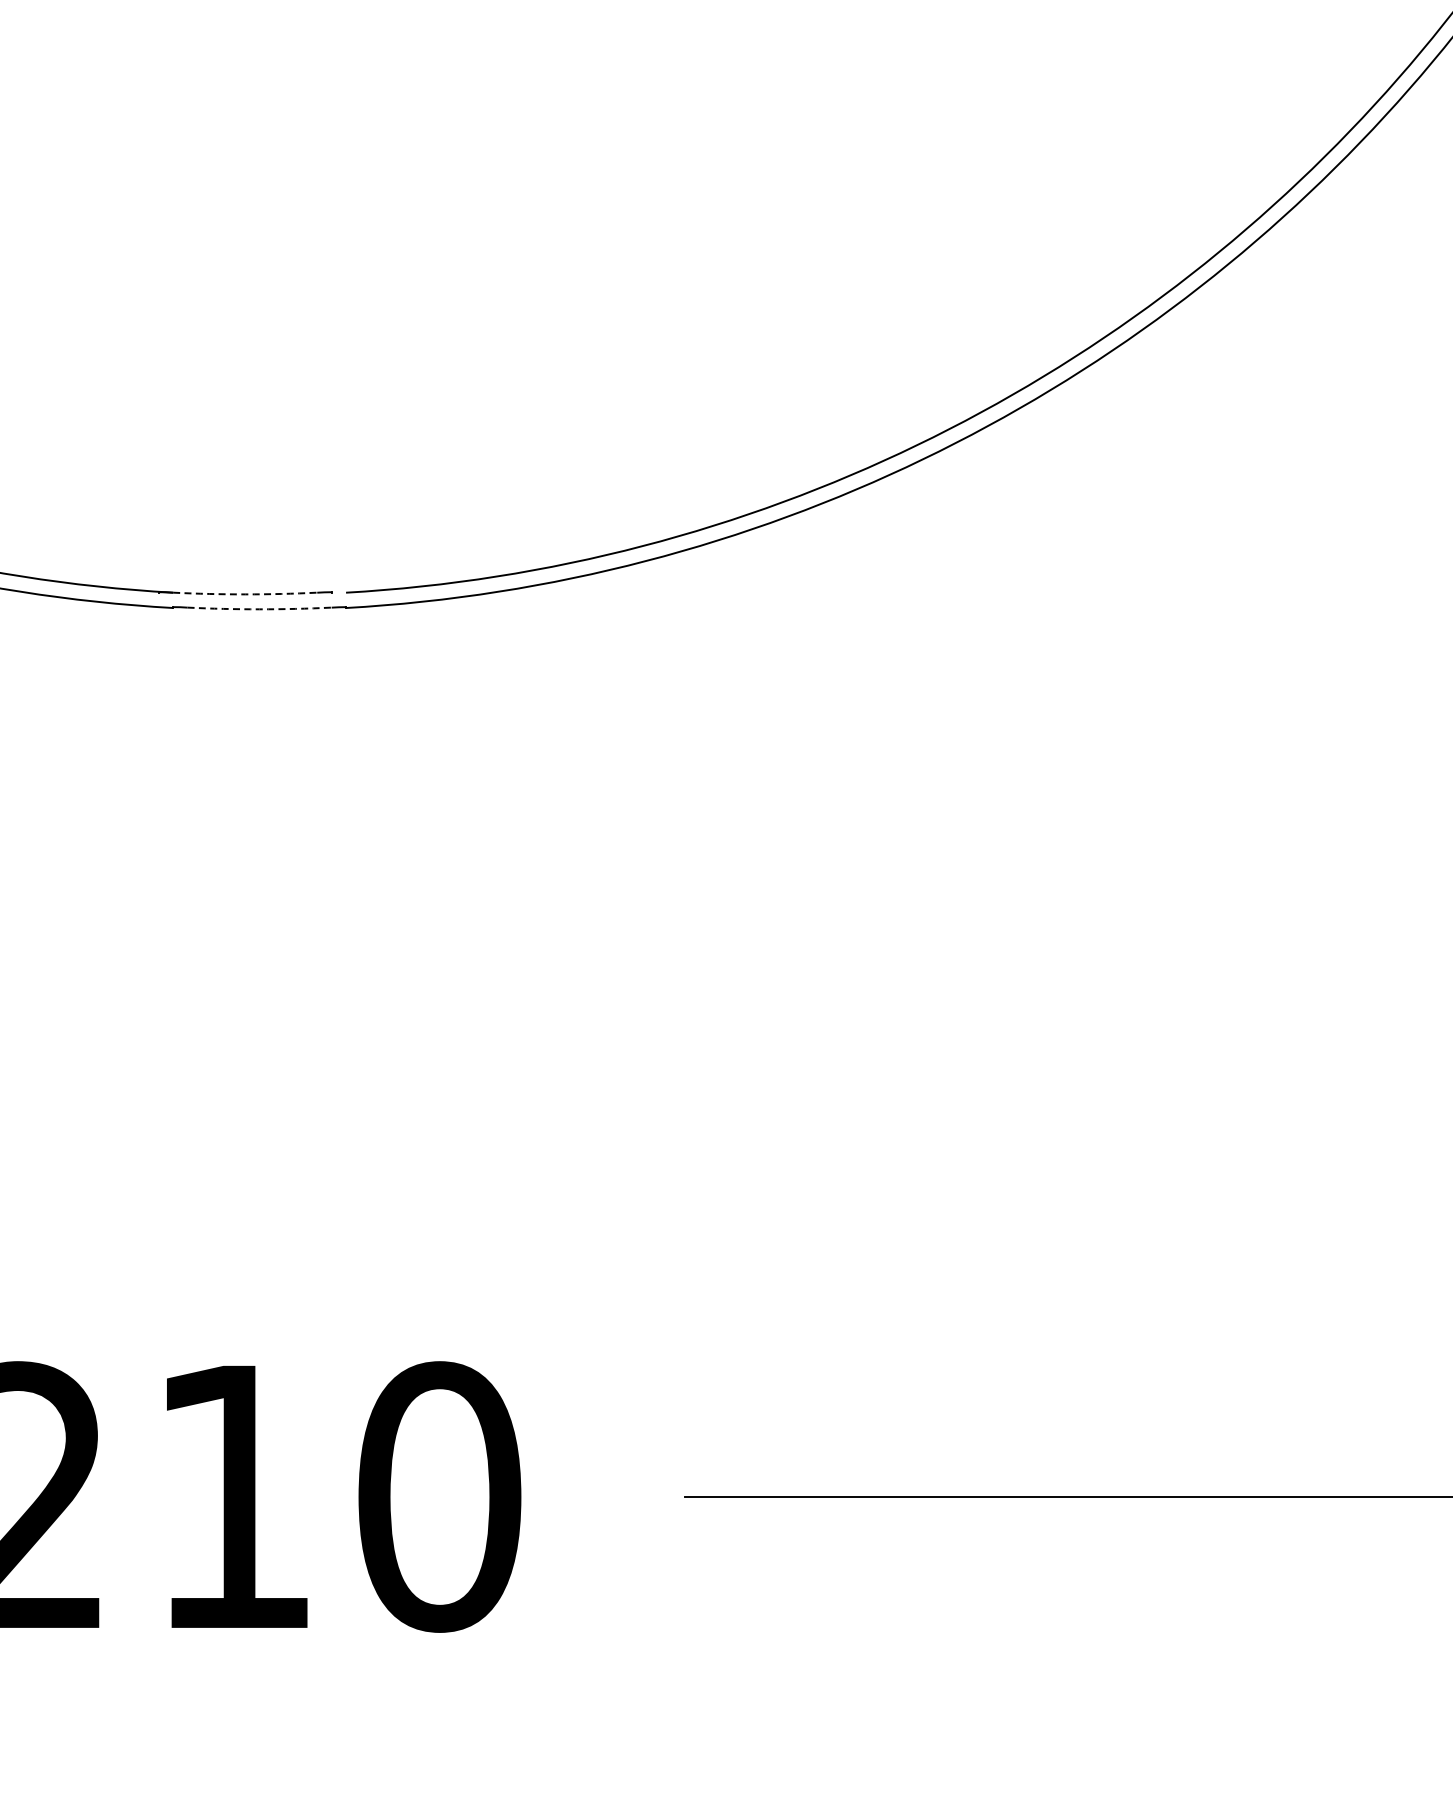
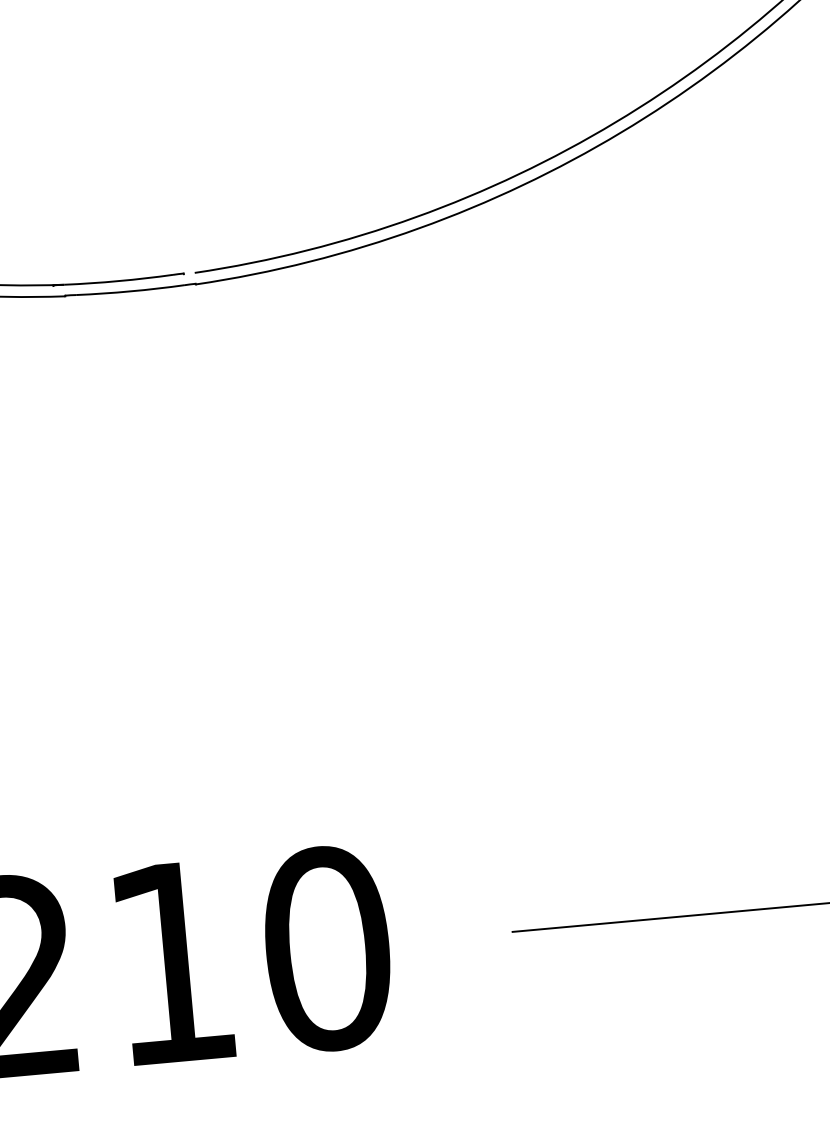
arc: (245, 594) -> (118, 281), dashed -> solid
arc: (259, 609) -> (130, 291), dashed -> solid

